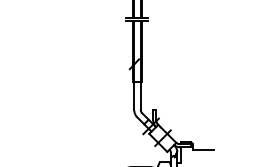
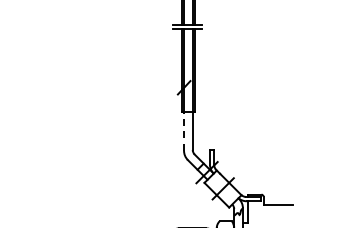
line: (134, 96) -> (184, 131), solid -> dashed

